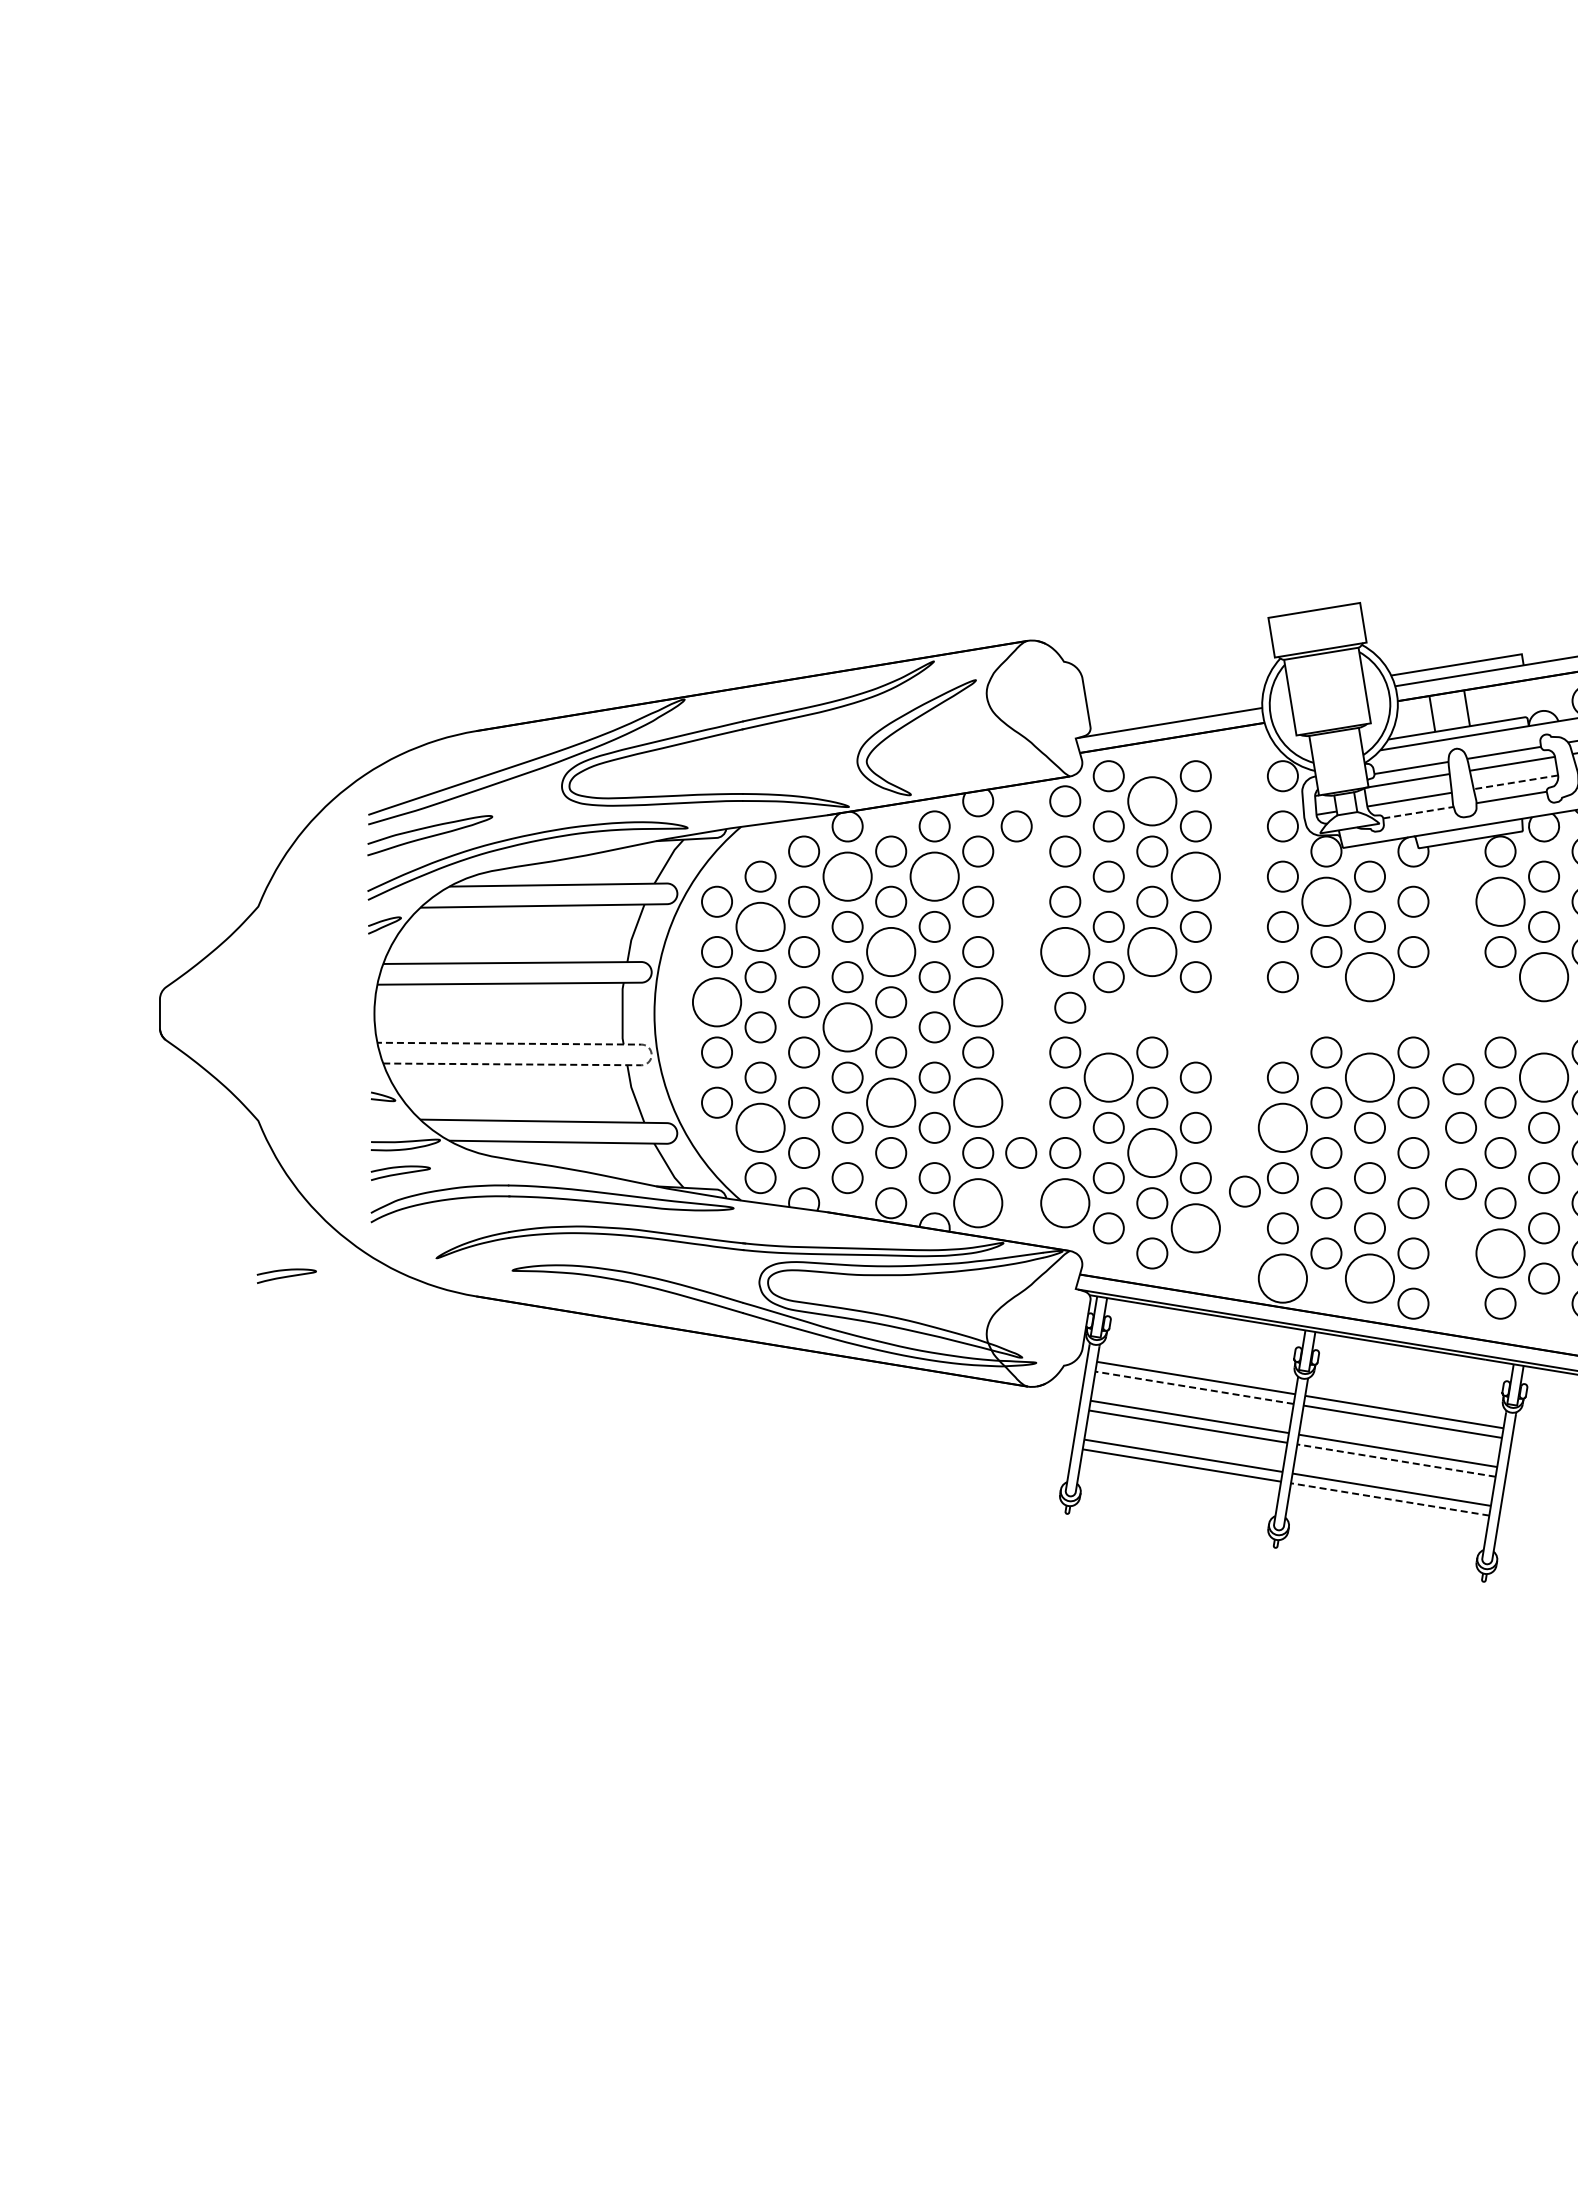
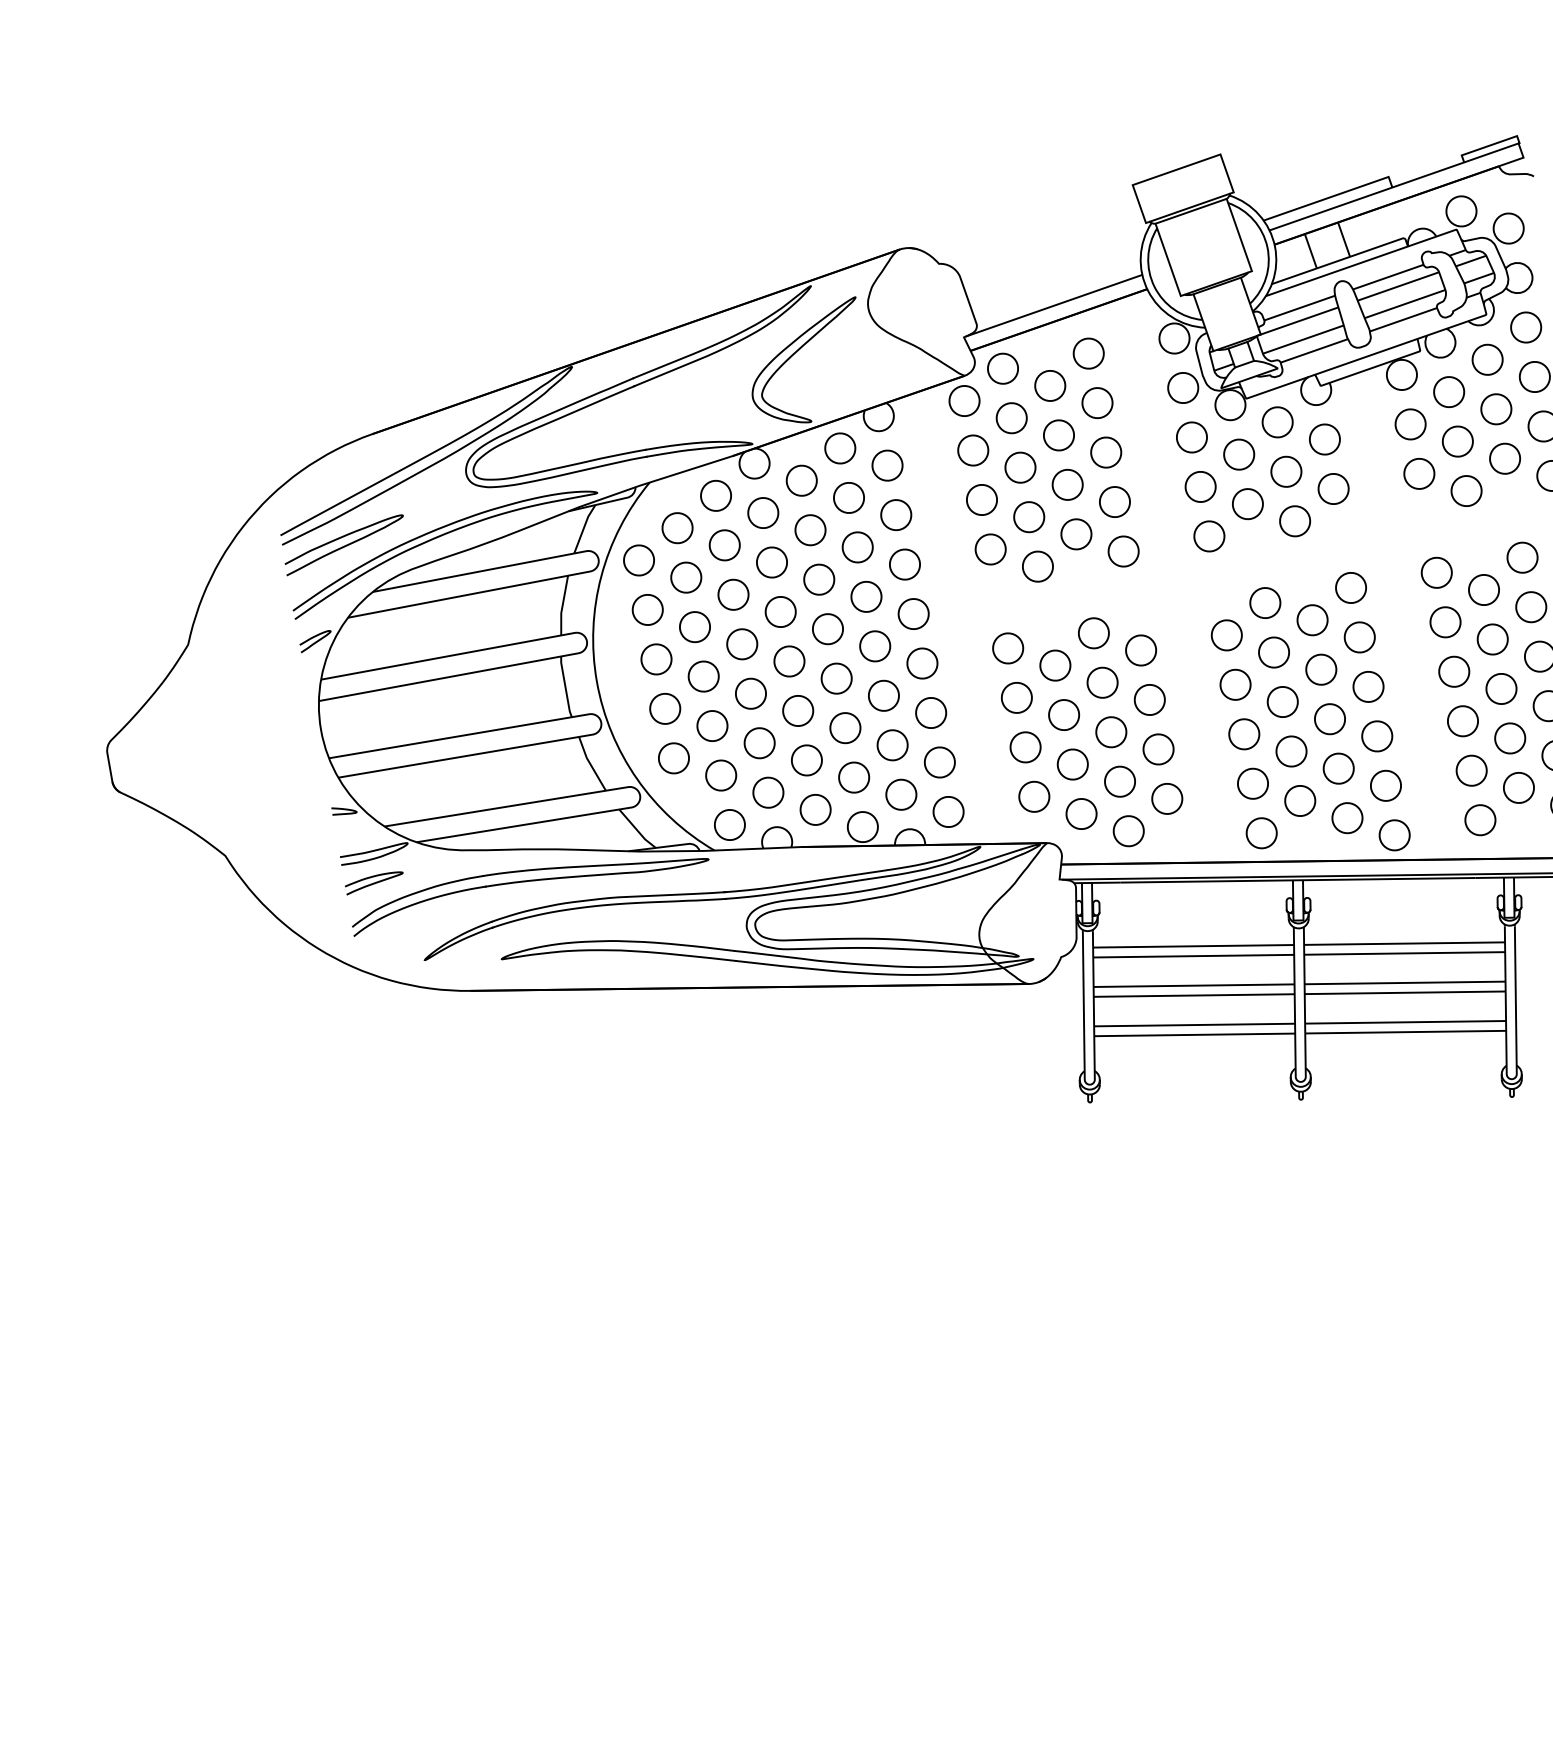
line: (1515, 782) -> (1404, 304), dashed -> solid
circle: (1152, 801) -> (1050, 386), size x0.62
line: (1418, 812) -> (1314, 350), dashed -> solid
circle: (1016, 826) -> (920, 434), removed
circle: (847, 876) -> (763, 512), size x0.62
circle: (934, 876) -> (848, 497), size x0.62
circle: (1195, 876) -> (1105, 452), size x0.62
circle: (1326, 901) -> (1239, 454), size x0.62
circle: (1500, 901) -> (1410, 424), size x0.62
circle: (760, 926) -> (686, 577), size x0.62
circle: (891, 951) -> (819, 579), size x0.62
circle: (1065, 951) -> (990, 548), size x0.62
circle: (1152, 951) -> (1076, 533), size x0.62
circle: (1369, 977) -> (1294, 521), size x0.62
circle: (1544, 977) -> (1467, 491), size x0.62
circle: (716, 1002) -> (655, 659), size x0.62
circle: (978, 1002) -> (914, 614), size x0.62
circle: (1070, 1007) -> (1005, 603), removed
circle: (847, 1027) -> (789, 661), size x0.62
line: (651, 1053) -> (600, 721), dashed -> solid
circle: (1108, 1077) -> (1055, 665), size x0.62
circle: (1369, 1077) -> (1312, 620), size x0.62
circle: (1544, 1077) -> (1484, 589), size x0.62
circle: (1458, 1079) -> (1400, 606), removed
circle: (891, 1102) -> (845, 727), size x0.62
circle: (978, 1102) -> (931, 712), size x0.62
circle: (760, 1127) -> (721, 775), size x0.62
circle: (1282, 1127) -> (1235, 684), size x0.62
circle: (1460, 1127) -> (1410, 653), removed
circle: (1021, 1152) -> (982, 754), removed
circle: (1152, 1152) -> (1111, 731), size x0.62
circle: (1460, 1184) -> (1420, 709), removed
circle: (1244, 1191) -> (1208, 754), removed
circle: (978, 1203) -> (948, 812), size x0.62
circle: (1065, 1203) -> (1034, 797), size x0.62
circle: (1195, 1228) -> (1166, 799), size x0.62
circle: (1500, 1253) -> (1471, 770), size x0.62
curve: (287, 1275) -> (280, 1003), removed
circle: (1282, 1278) -> (1261, 833), size x0.62
circle: (1369, 1278) -> (1346, 818), size x0.62
line: (1194, 1387) -> (1193, 955), dashed -> solid
line: (1396, 1460) -> (1405, 992), dashed -> solid
line: (1389, 1499) -> (1405, 1032), dashed -> solid

